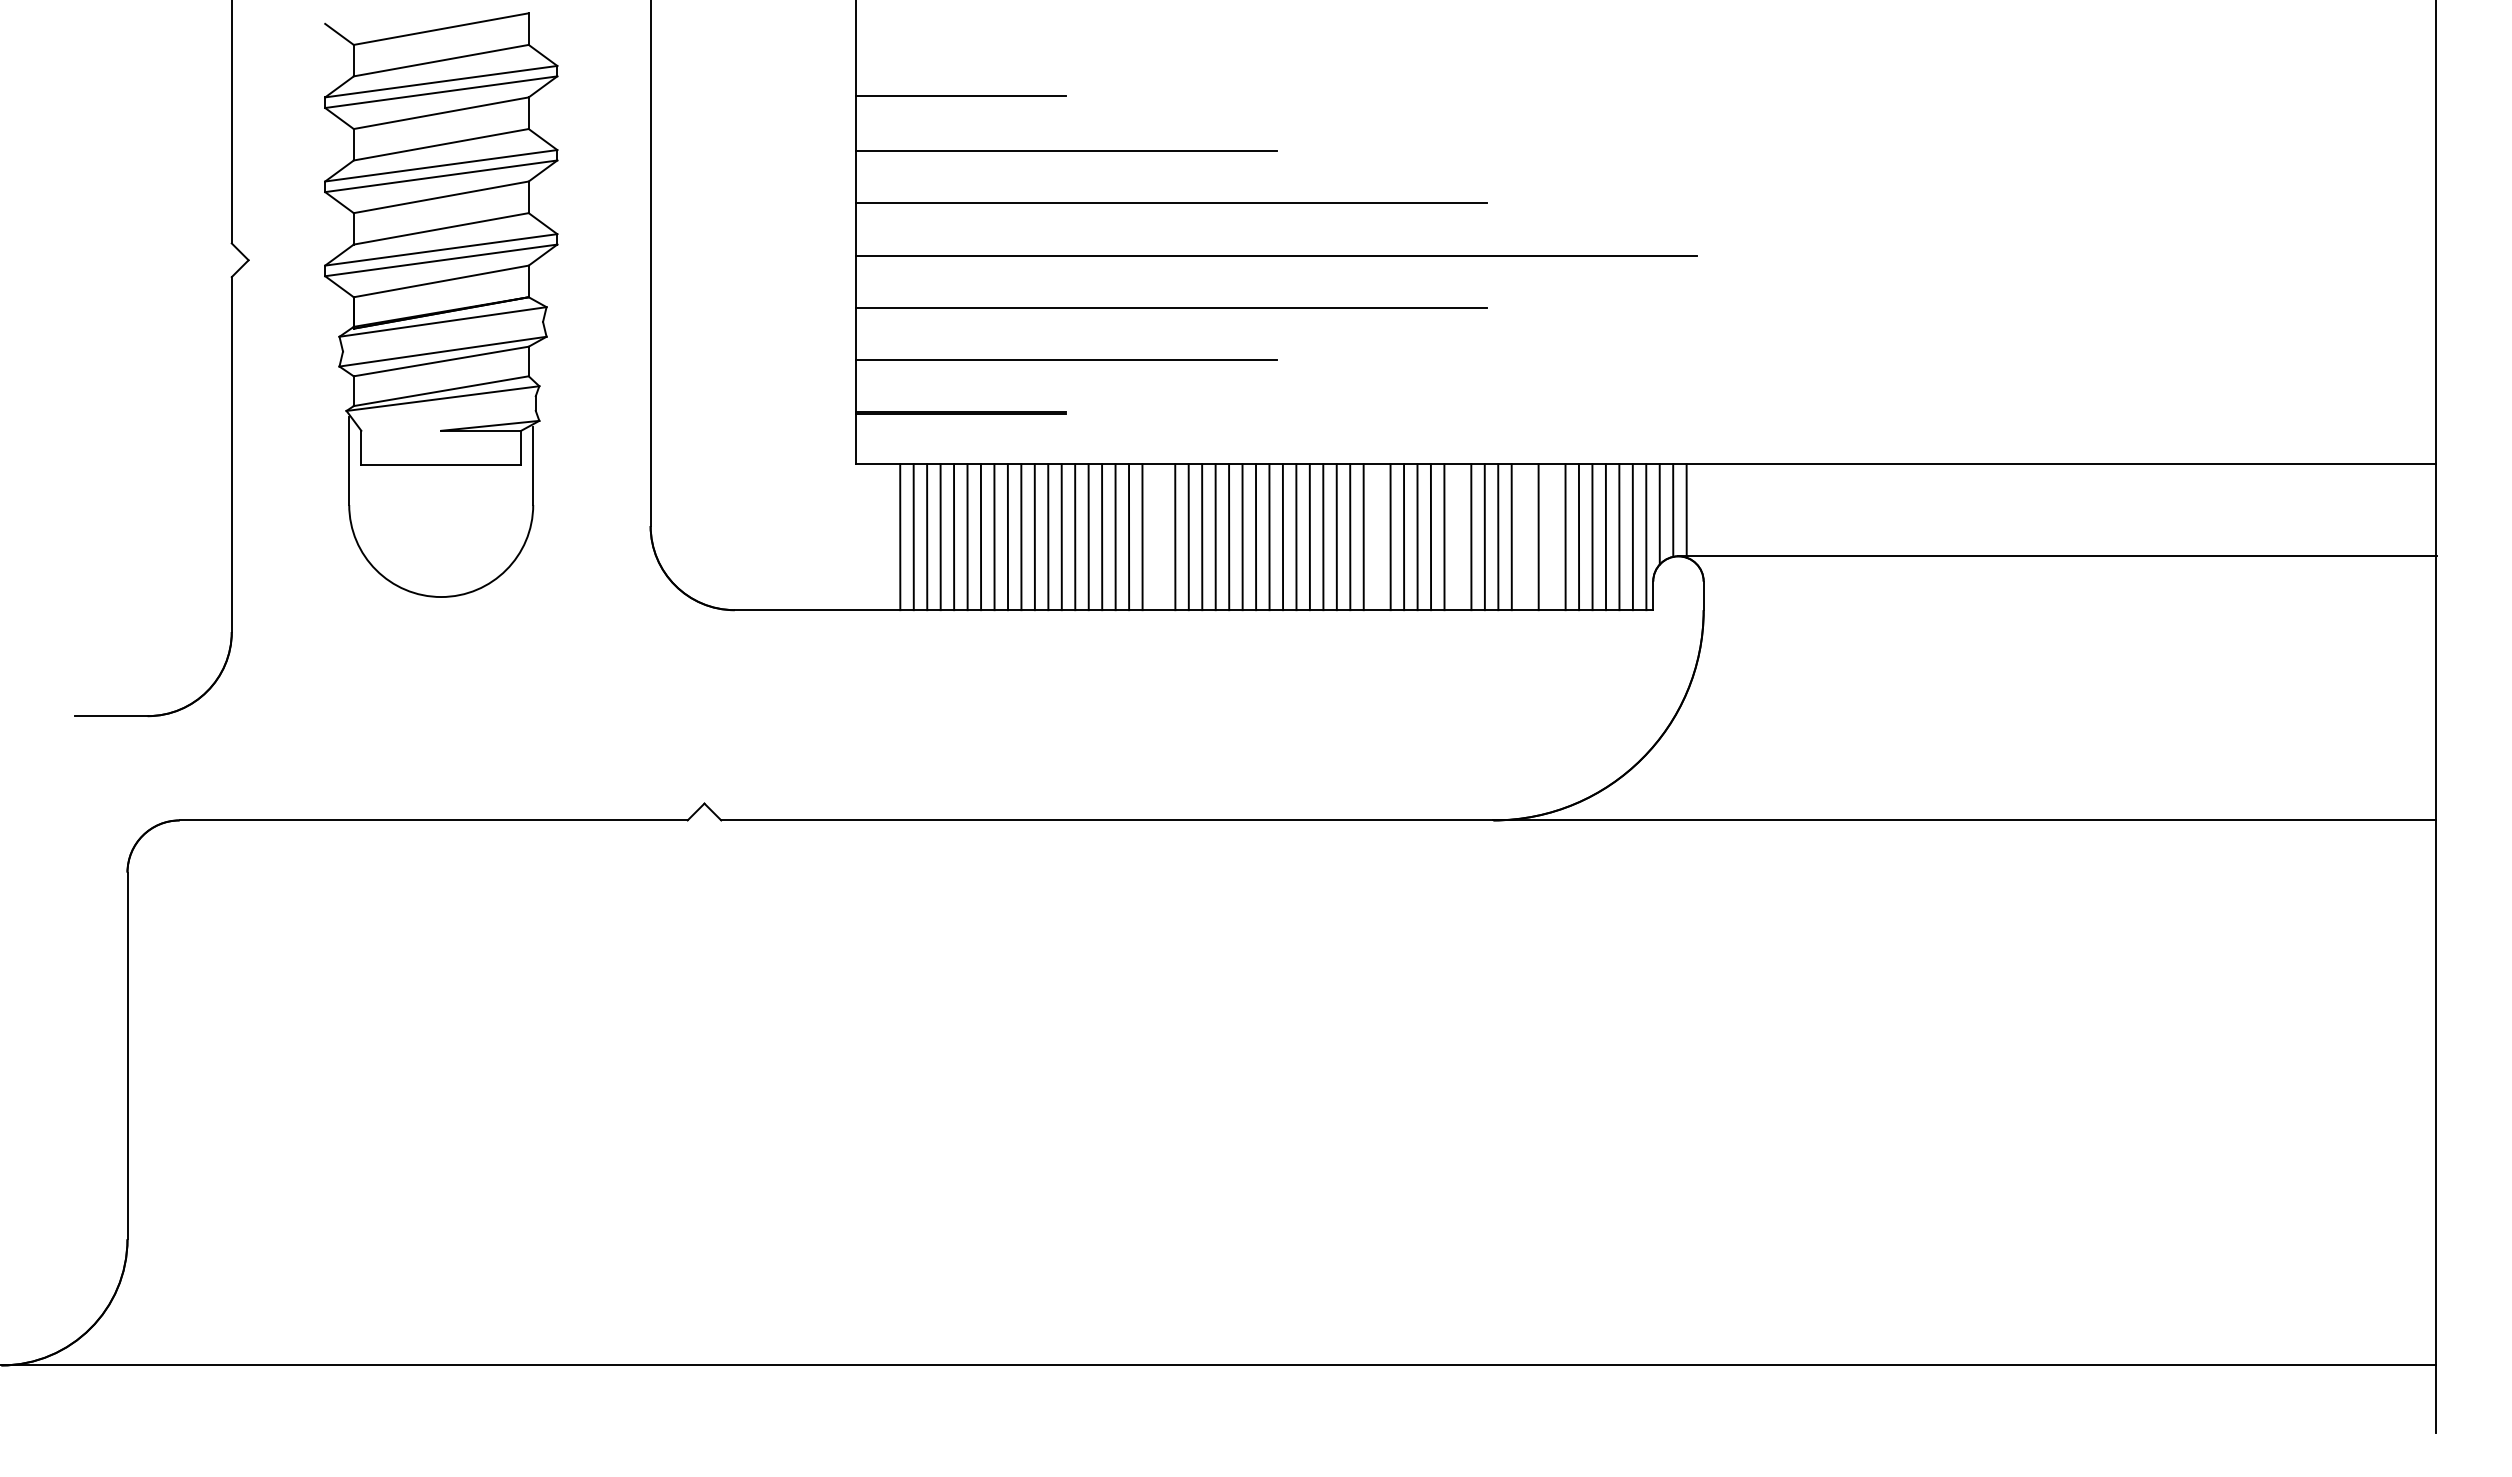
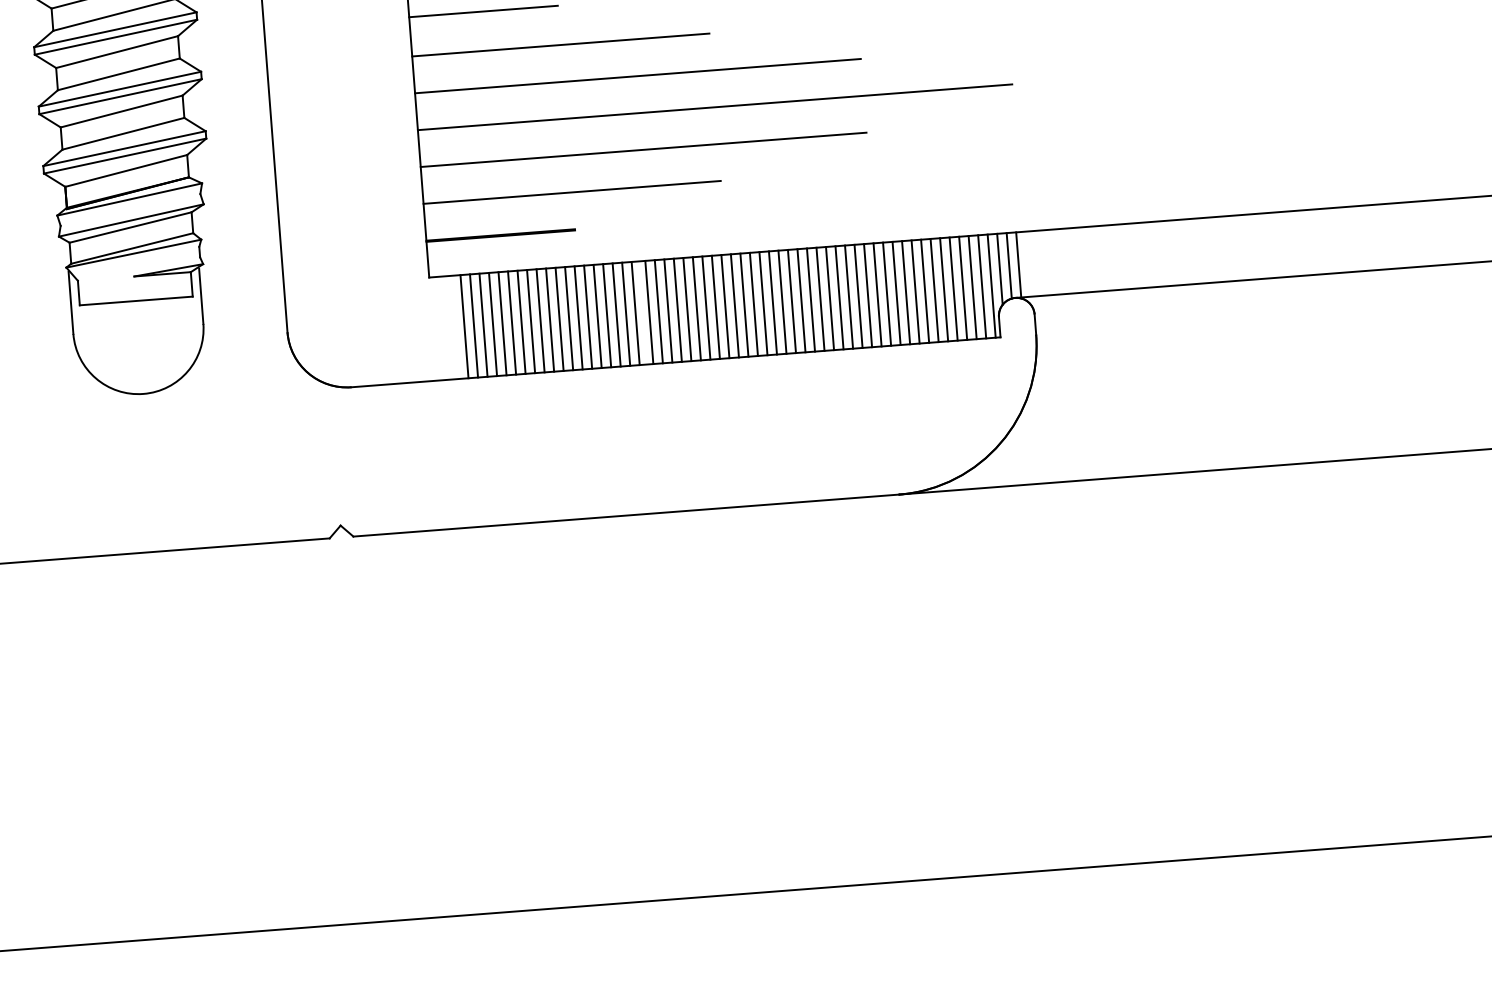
line: (1161, 537) -> (649, 312), added
line: (1377, 537) -> (801, 300), added
line: (1457, 537) -> (858, 296), added
line: (1525, 537) -> (906, 292), added
line: (1552, 537) -> (925, 291), added

